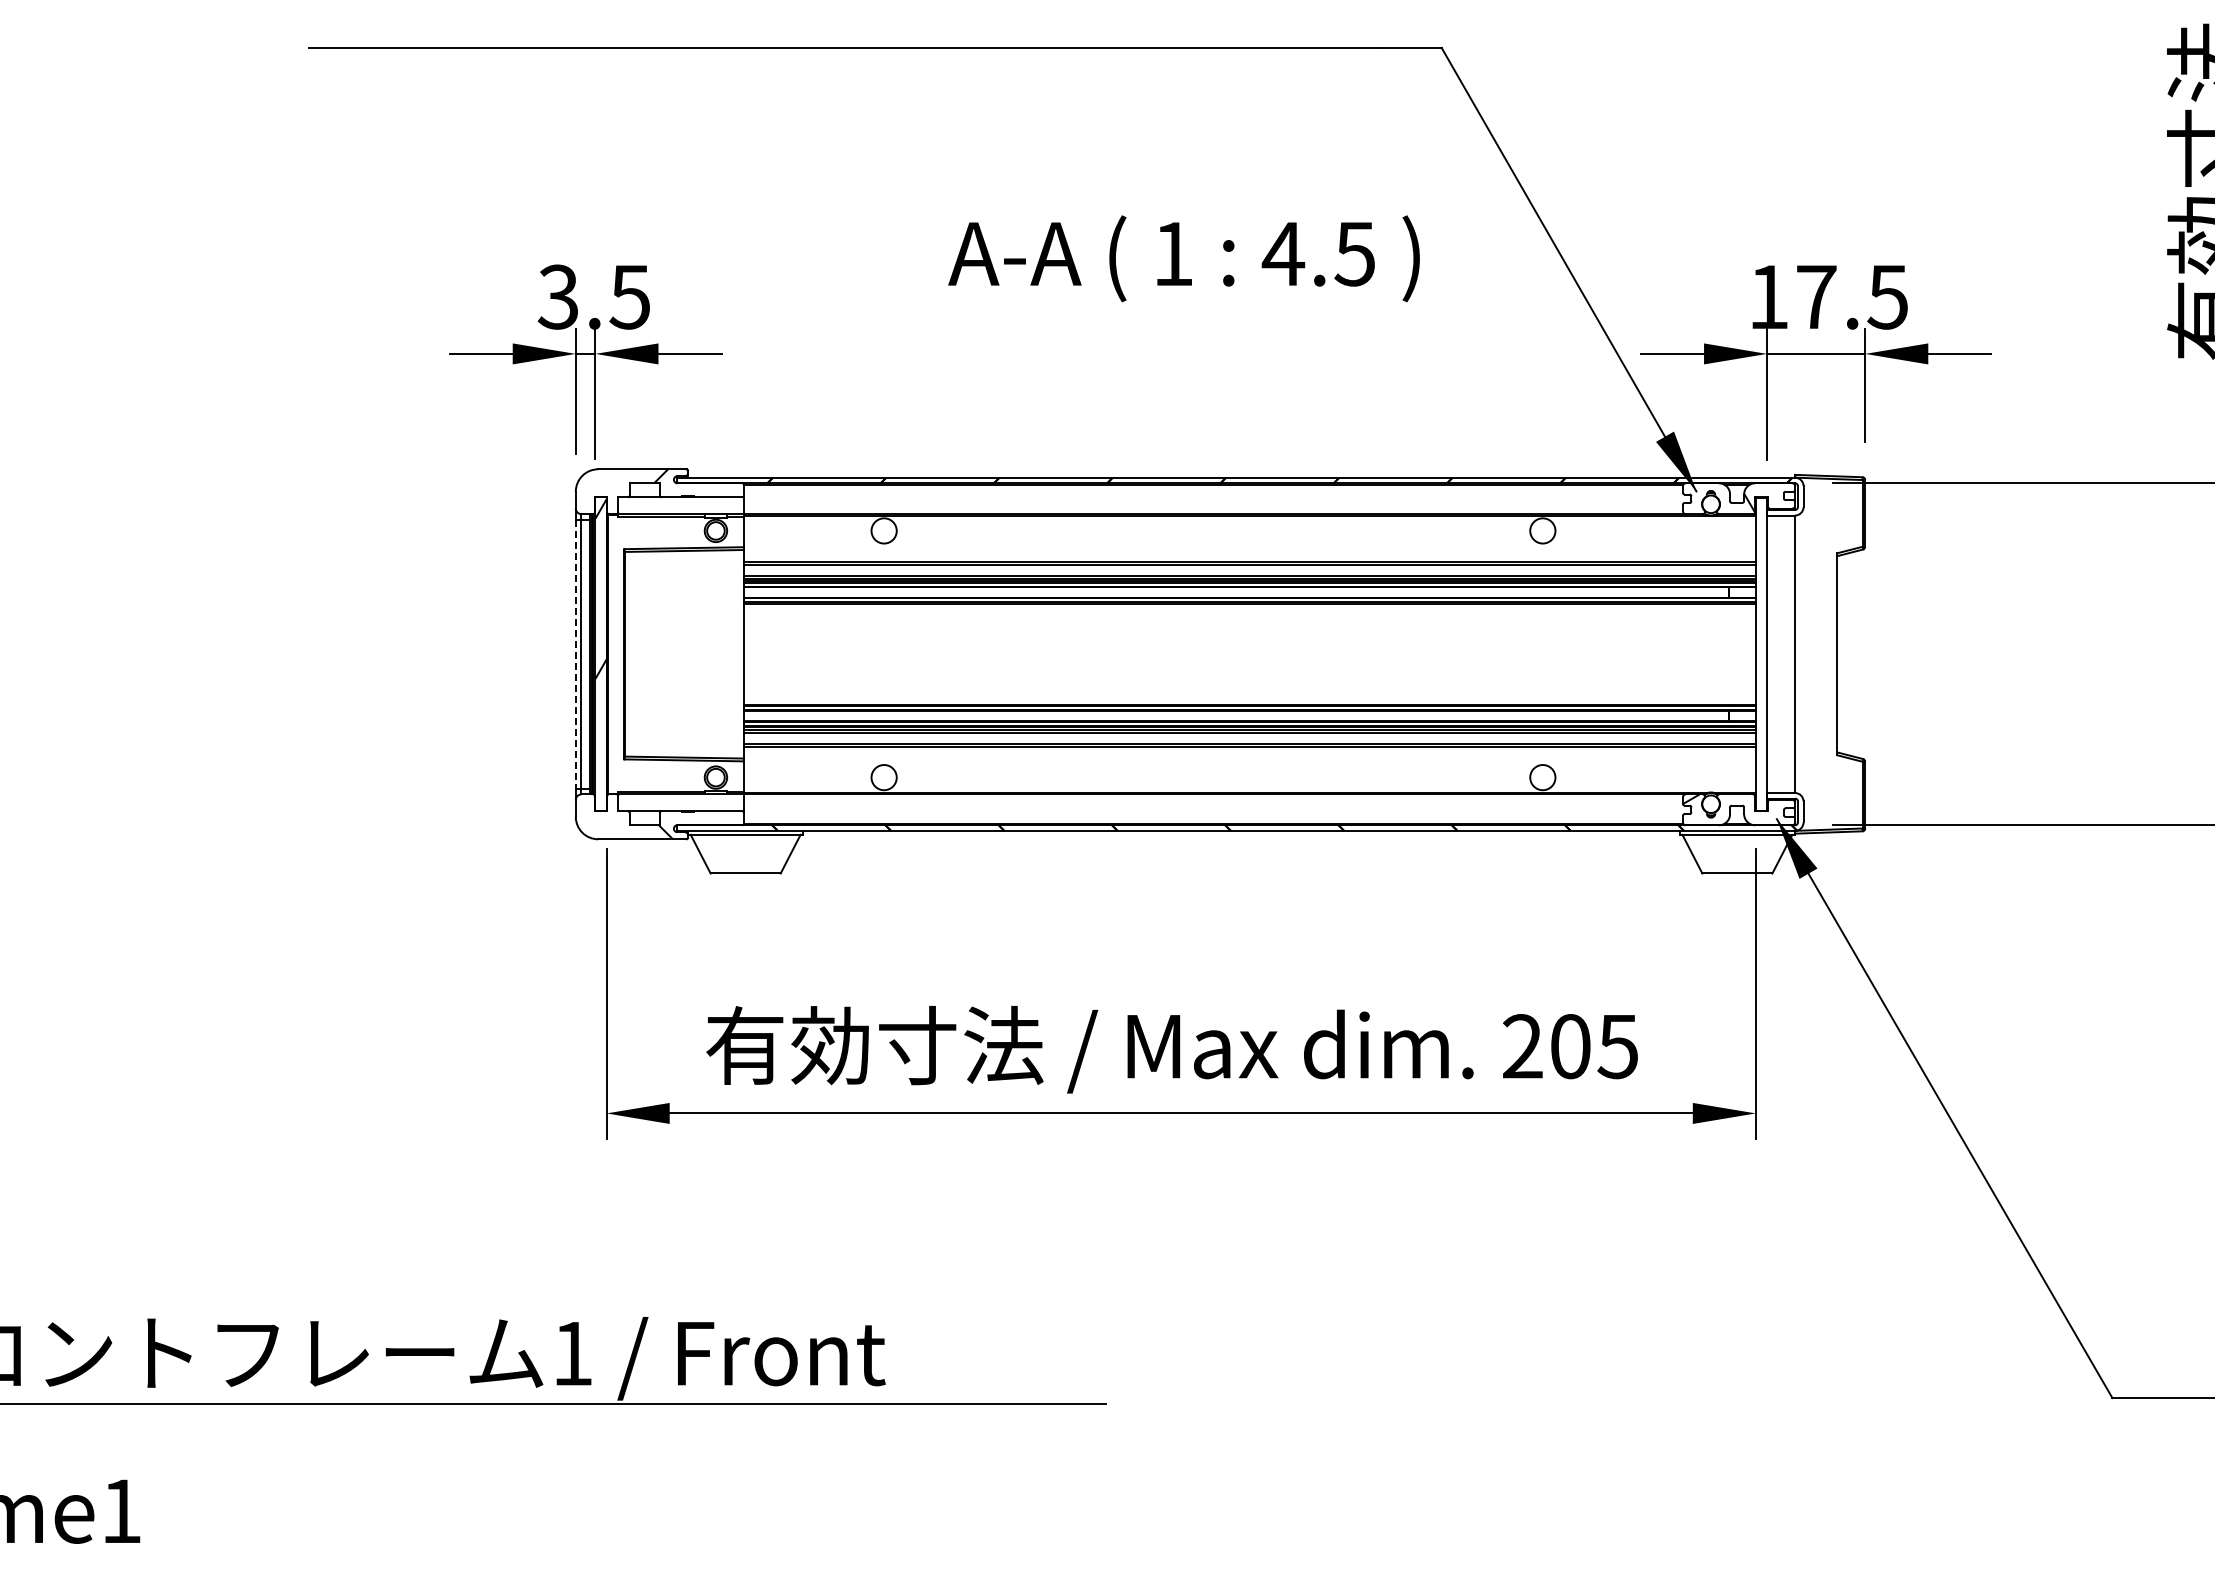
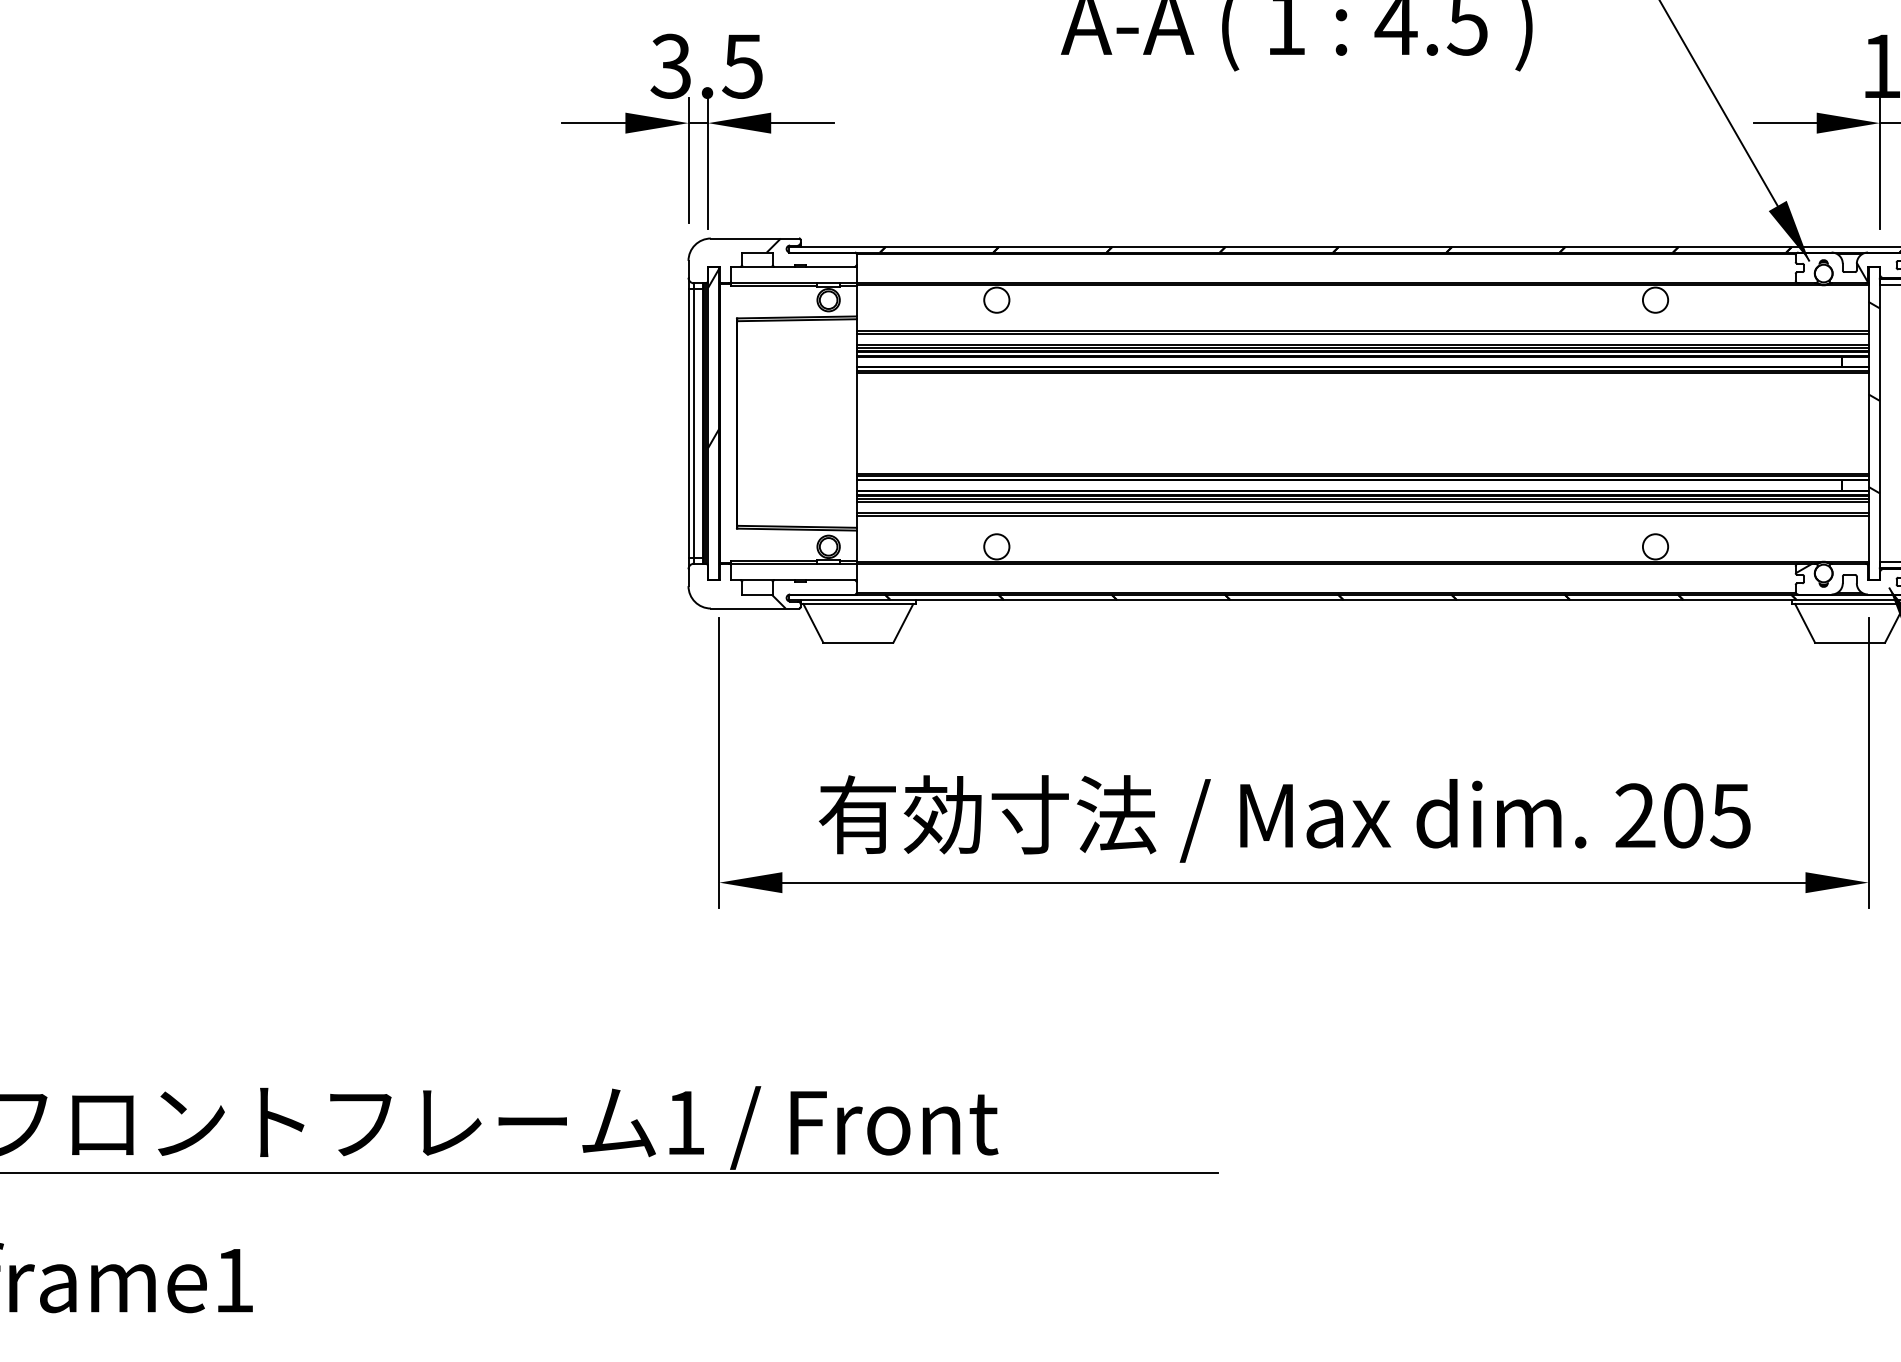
line: (575, 654) -> (688, 423), dashed -> solid
hatch: (1761, 671) -> (1874, 440), added

